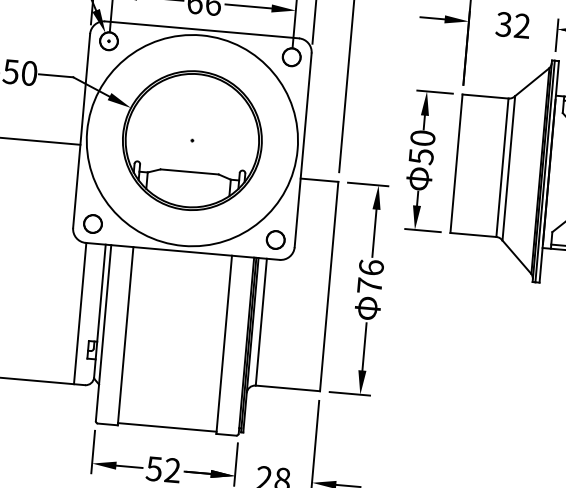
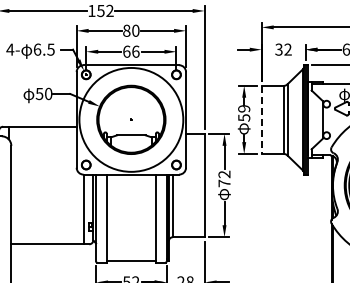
text: (423, 137) -> (244, 108), 50 -> 59
line: (455, 164) -> (261, 120), solid -> dashed
text: (371, 267) -> (224, 174), 76 -> 72

